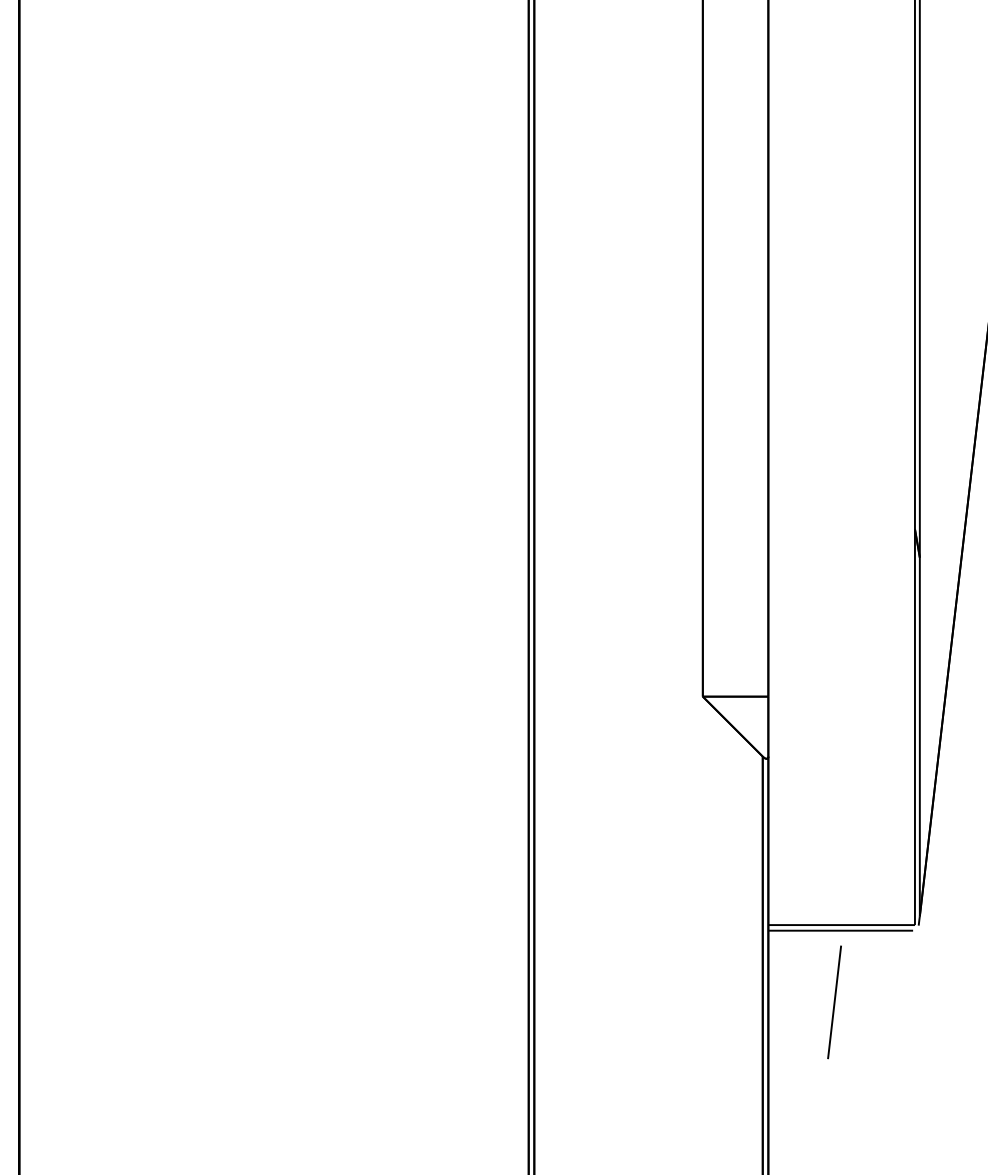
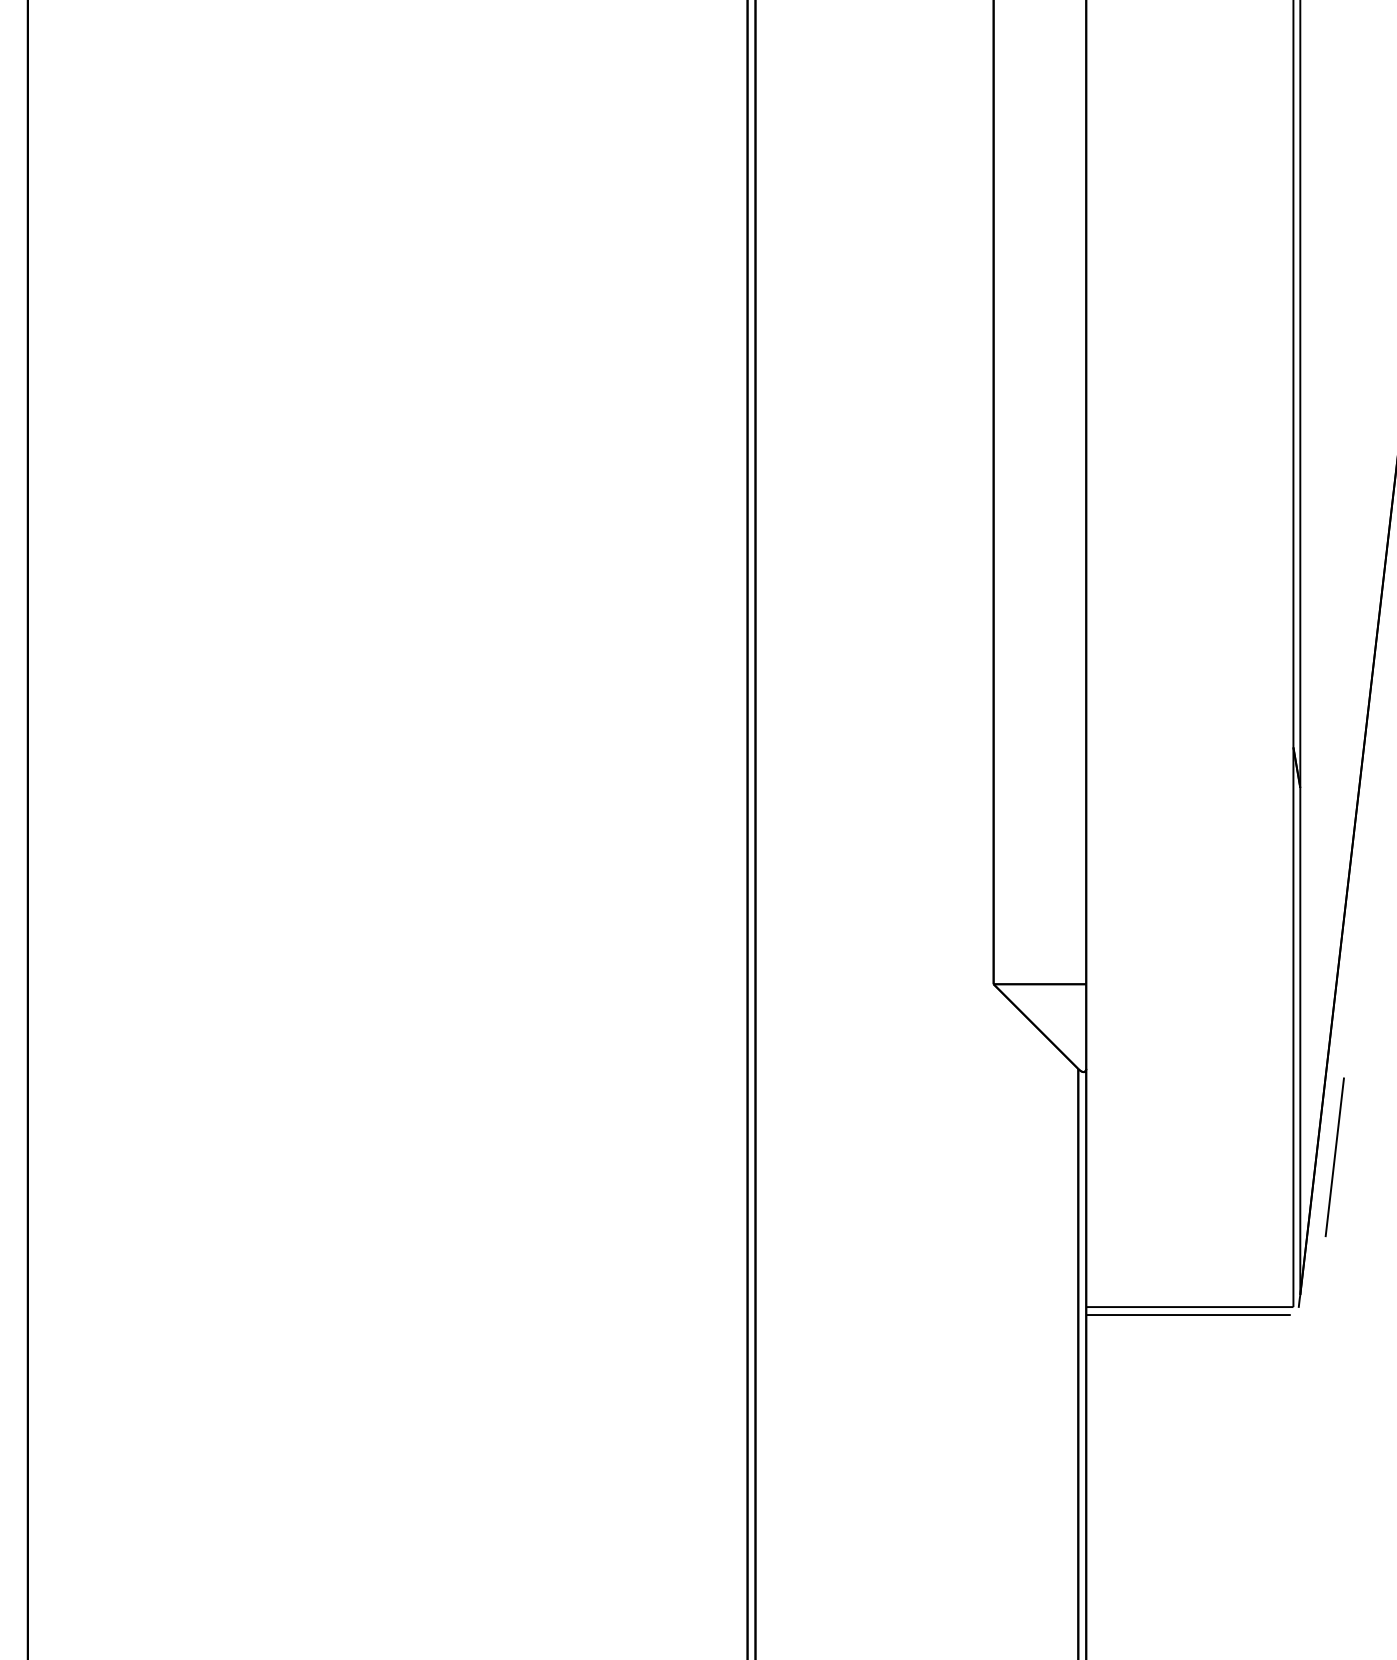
line: (834, 1001) -> (1334, 1156), moved

